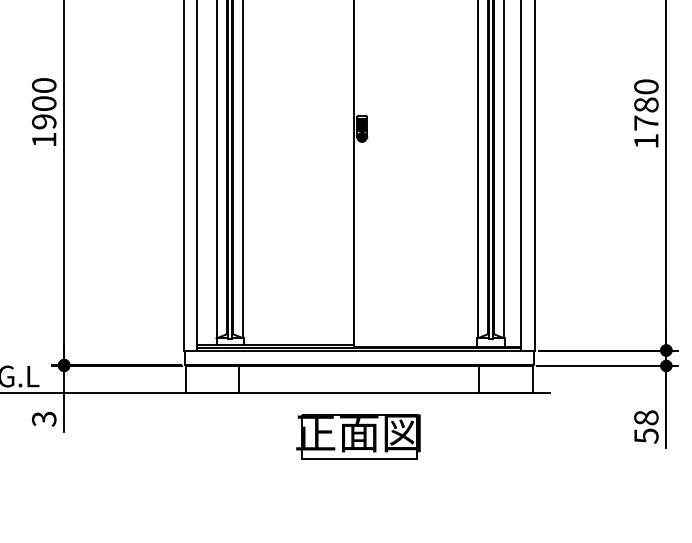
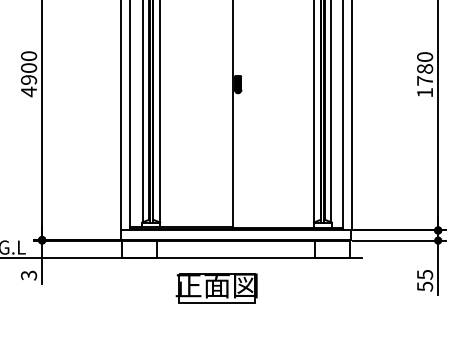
text: (43, 139) -> (28, 91), 1900 -> 4900
text: (647, 417) -> (425, 274), 58 -> 55
part: (358, 437) -> (216, 288), moved

